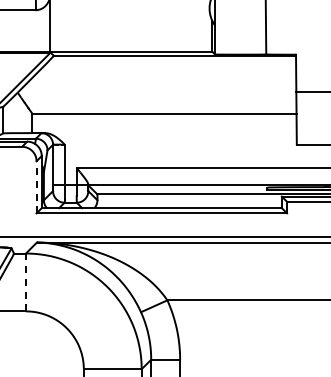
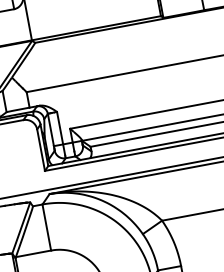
line: (36, 186) -> (40, 149), dashed -> solid
line: (25, 282) -> (46, 227), dashed -> solid

